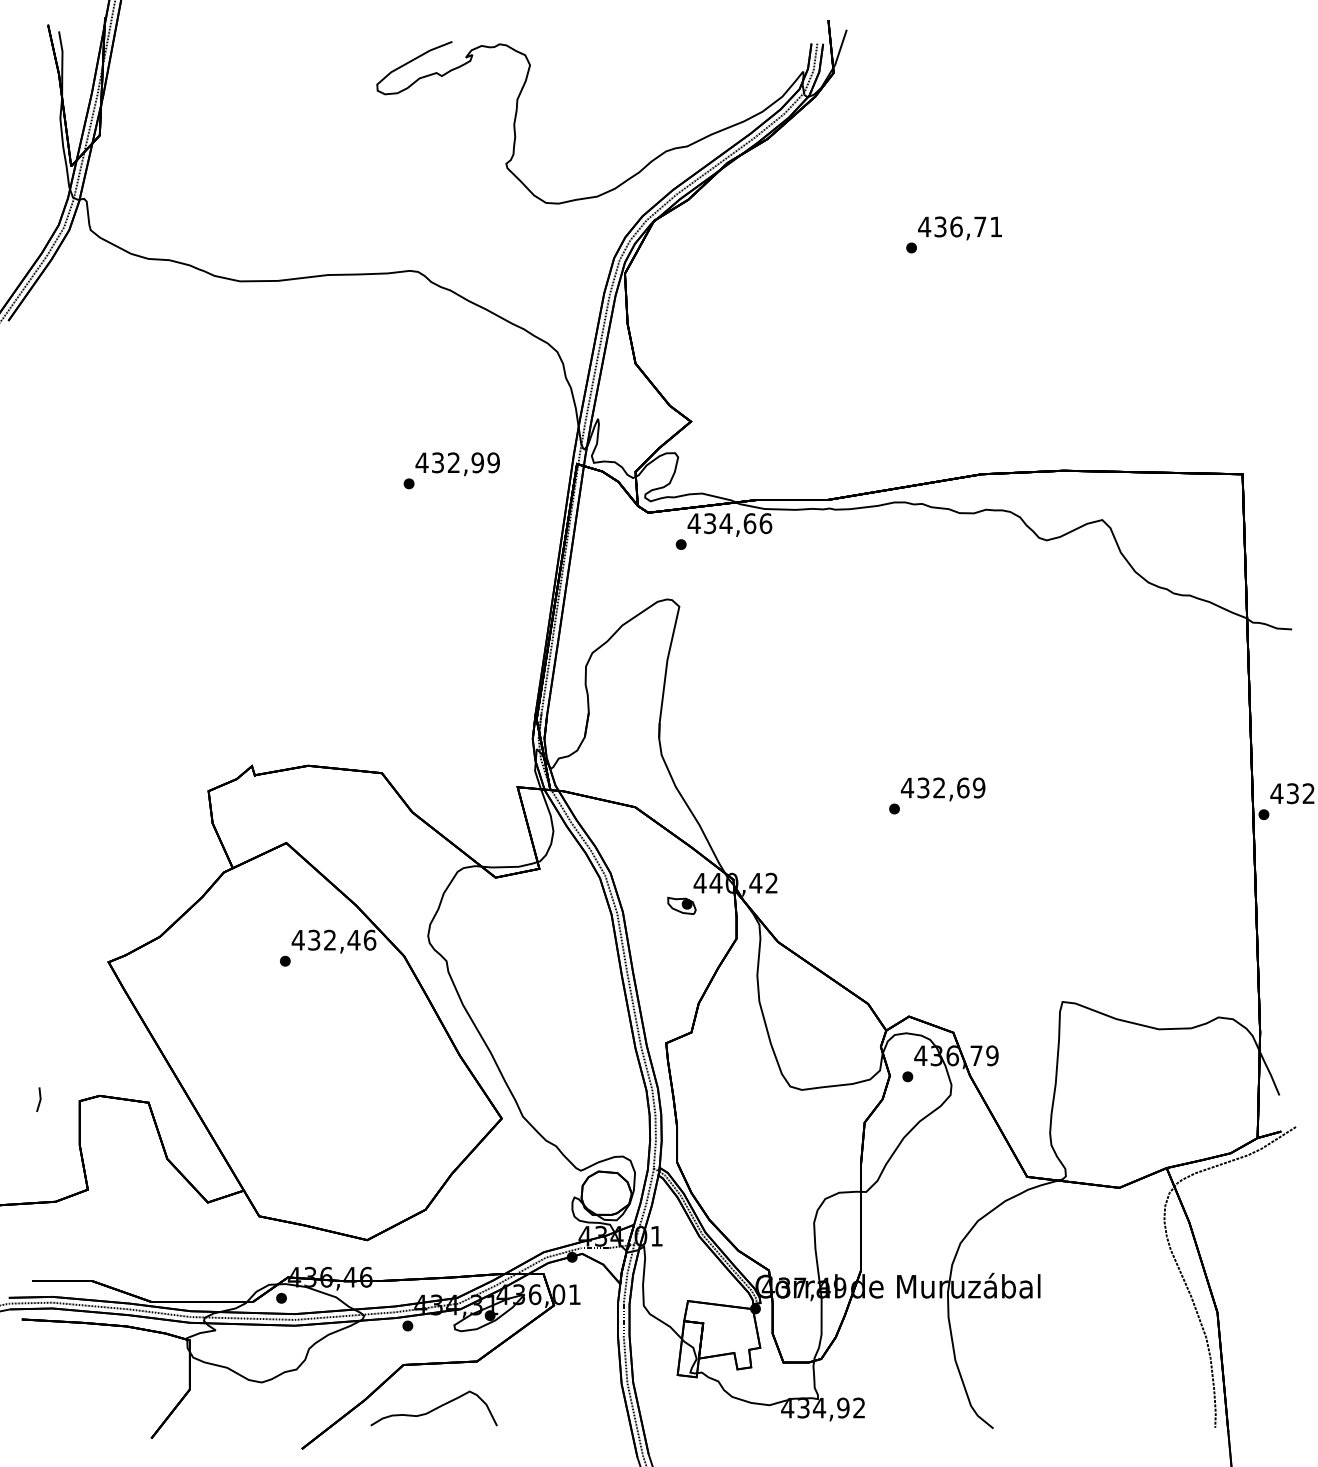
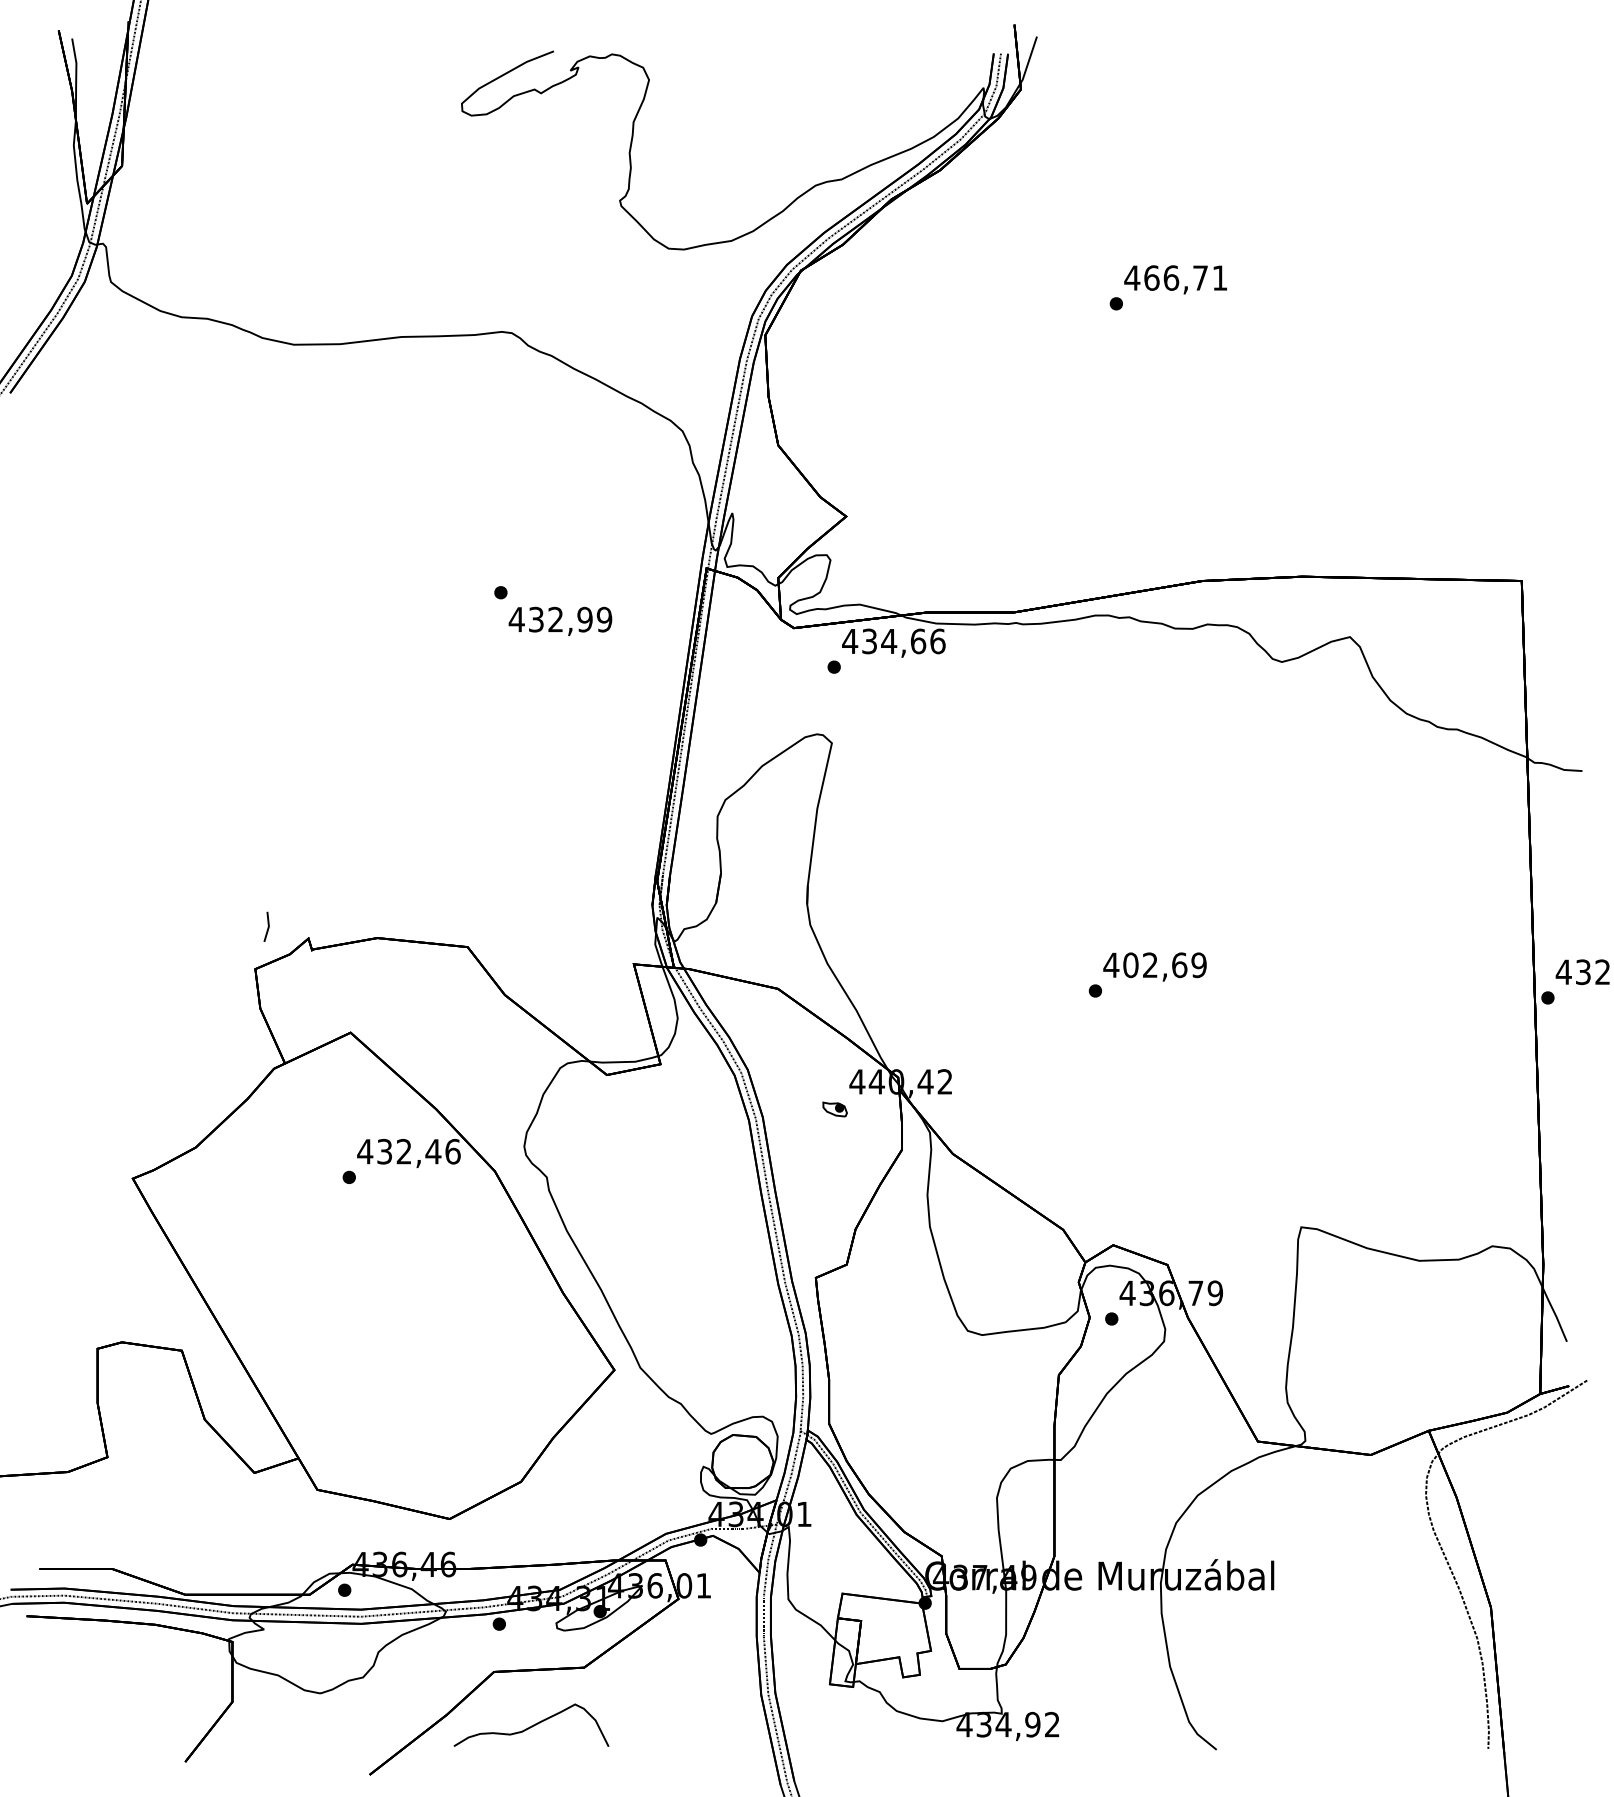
text: (940, 226) -> (1151, 277), 436,71 -> 466,71
text: (457, 464) -> (560, 621), moved
text: (923, 787) -> (1130, 964), 432,69 -> 402,69
part: (681, 905) -> (834, 1109), size x0.7
line: (39, 1099) -> (267, 926), moved

